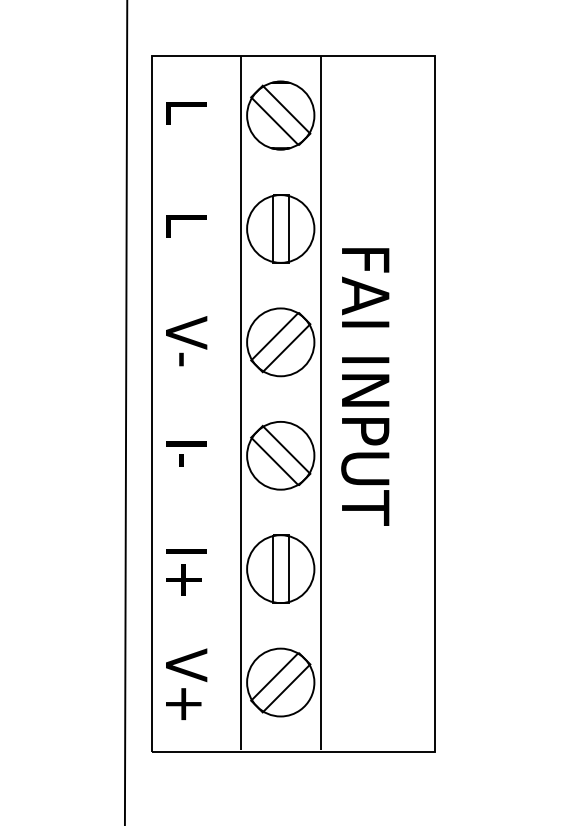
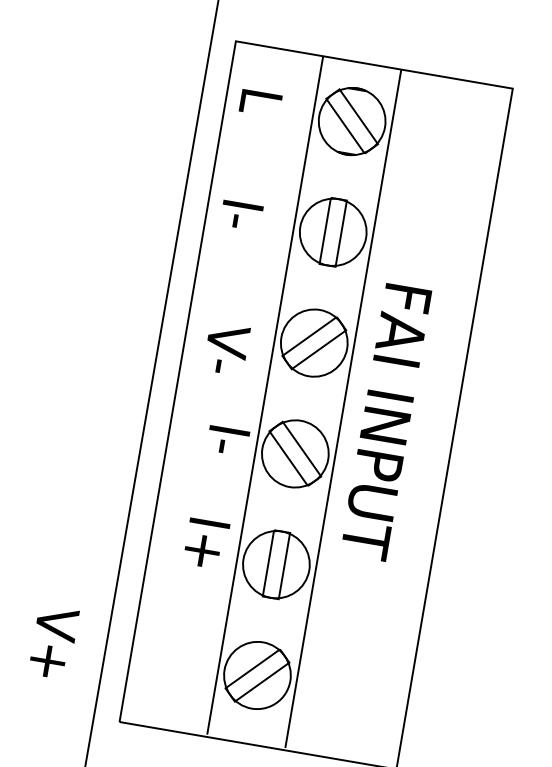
text: (174, 230) -> (229, 216), L -> I-
text: (186, 341) -> (226, 349), moved
text: (365, 386) -> (386, 421), moved
text: (186, 453) -> (228, 440), moved
text: (186, 572) -> (206, 544), moved
text: (186, 683) -> (53, 641), moved

